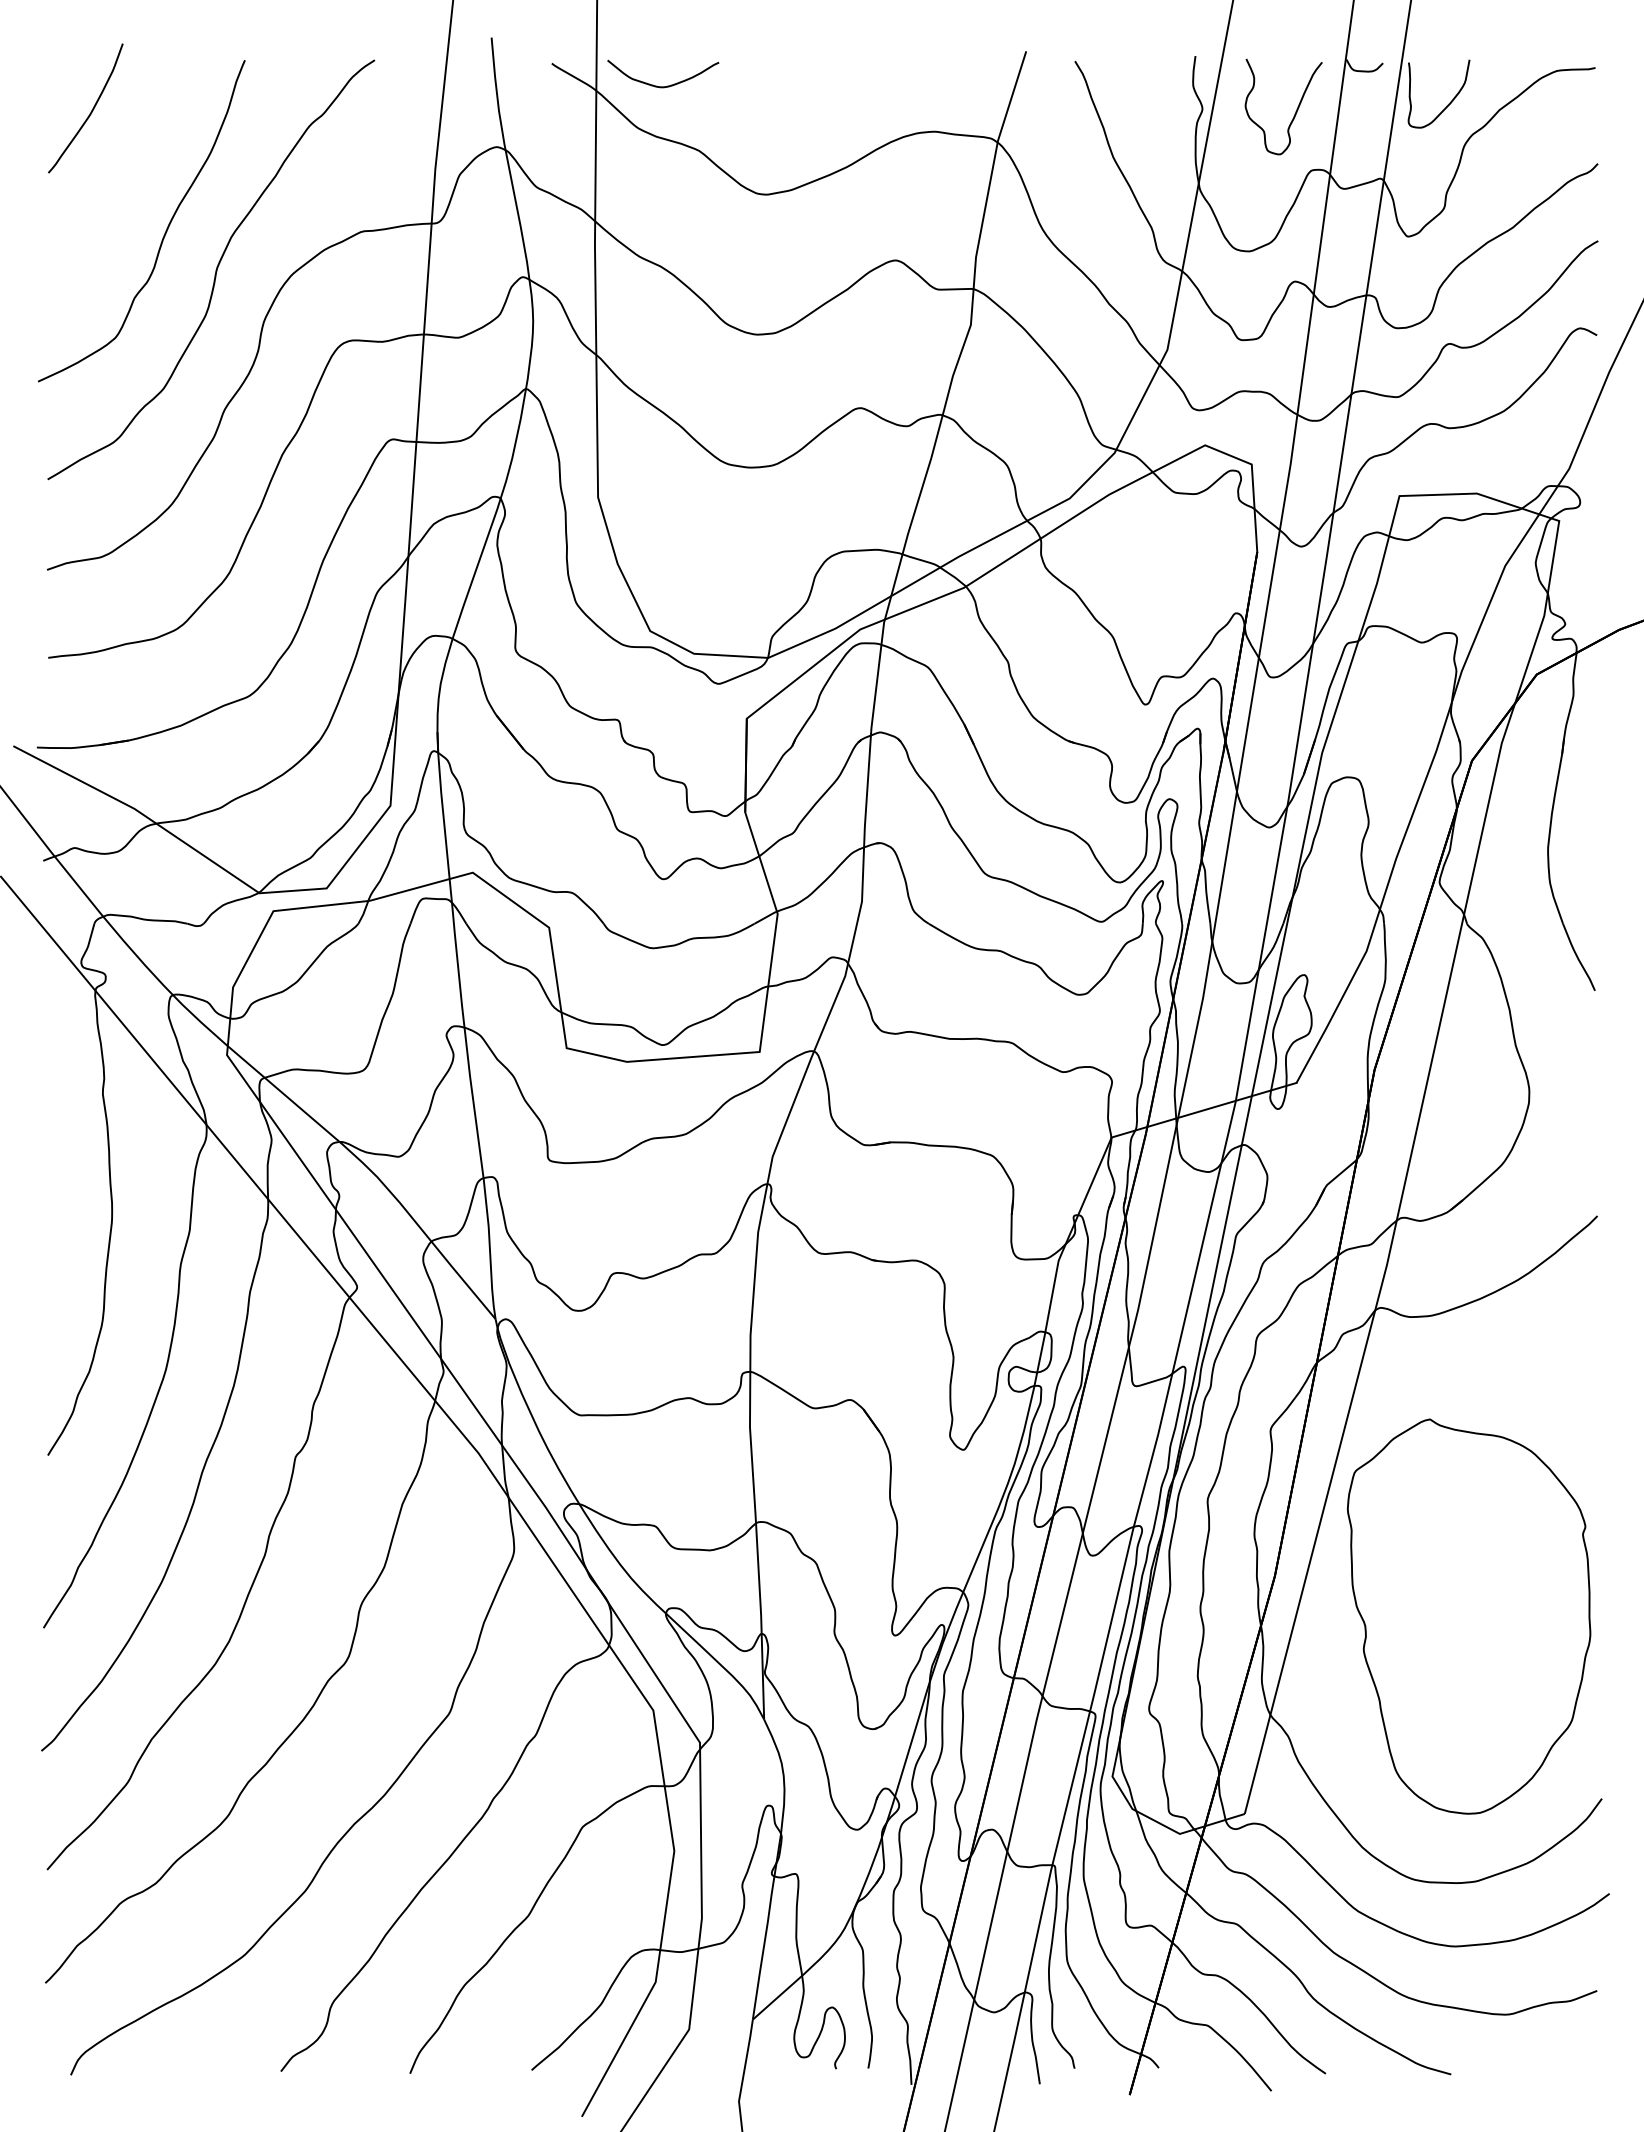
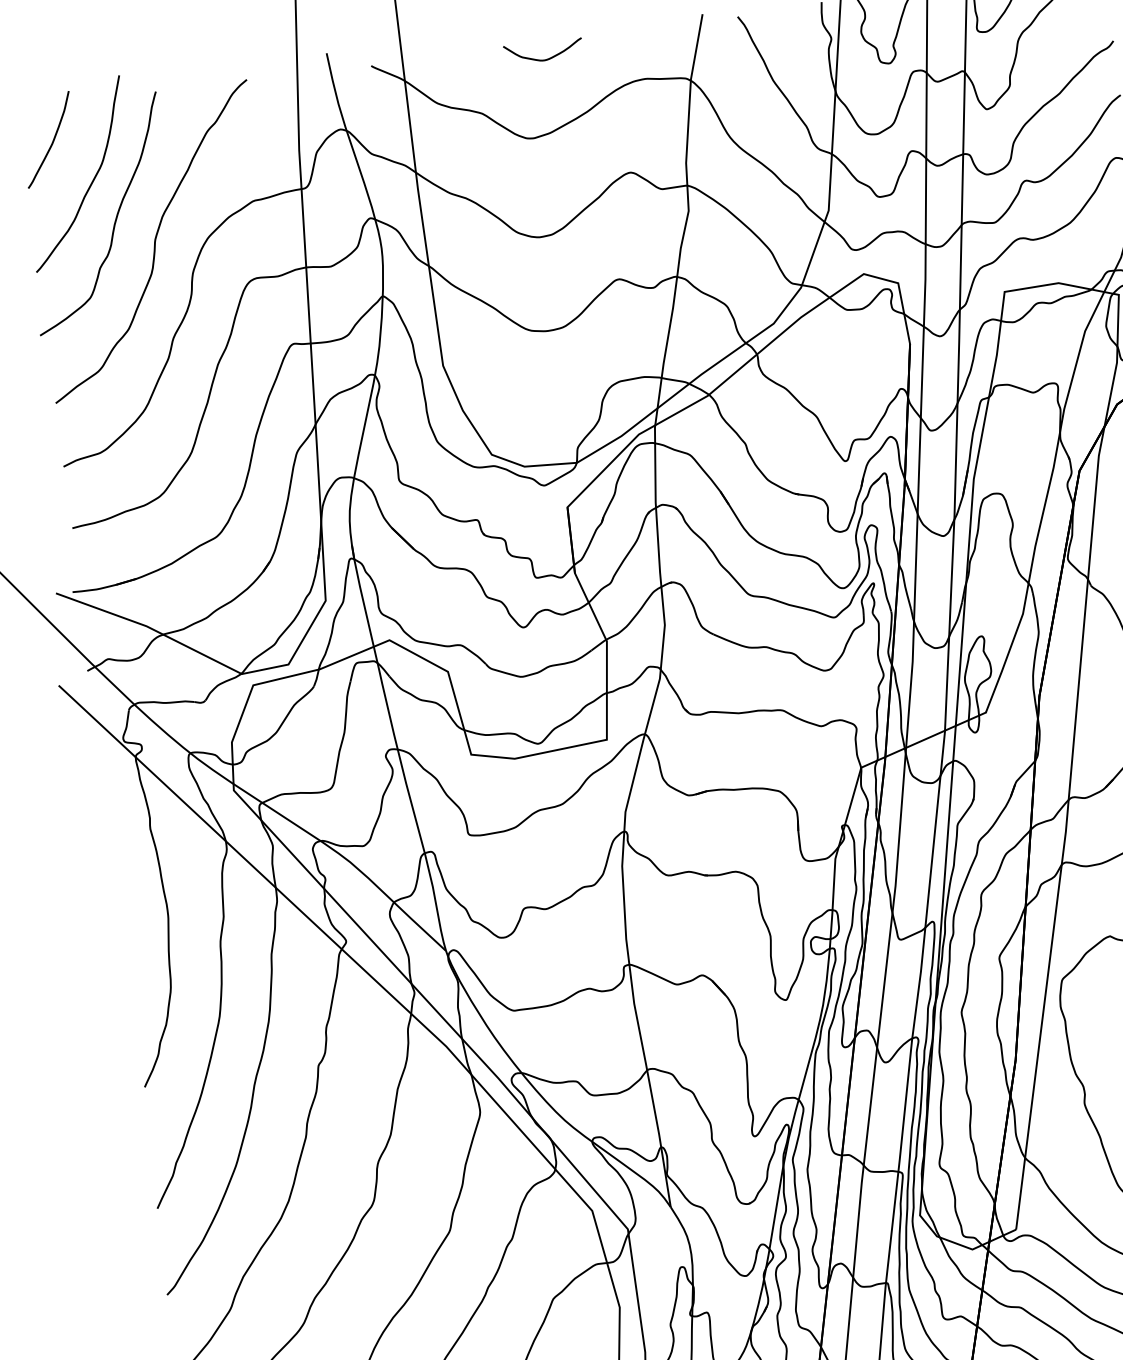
curve: (667, 85) -> (547, 58), moved
curve: (137, 176) -> (91, 182), added

